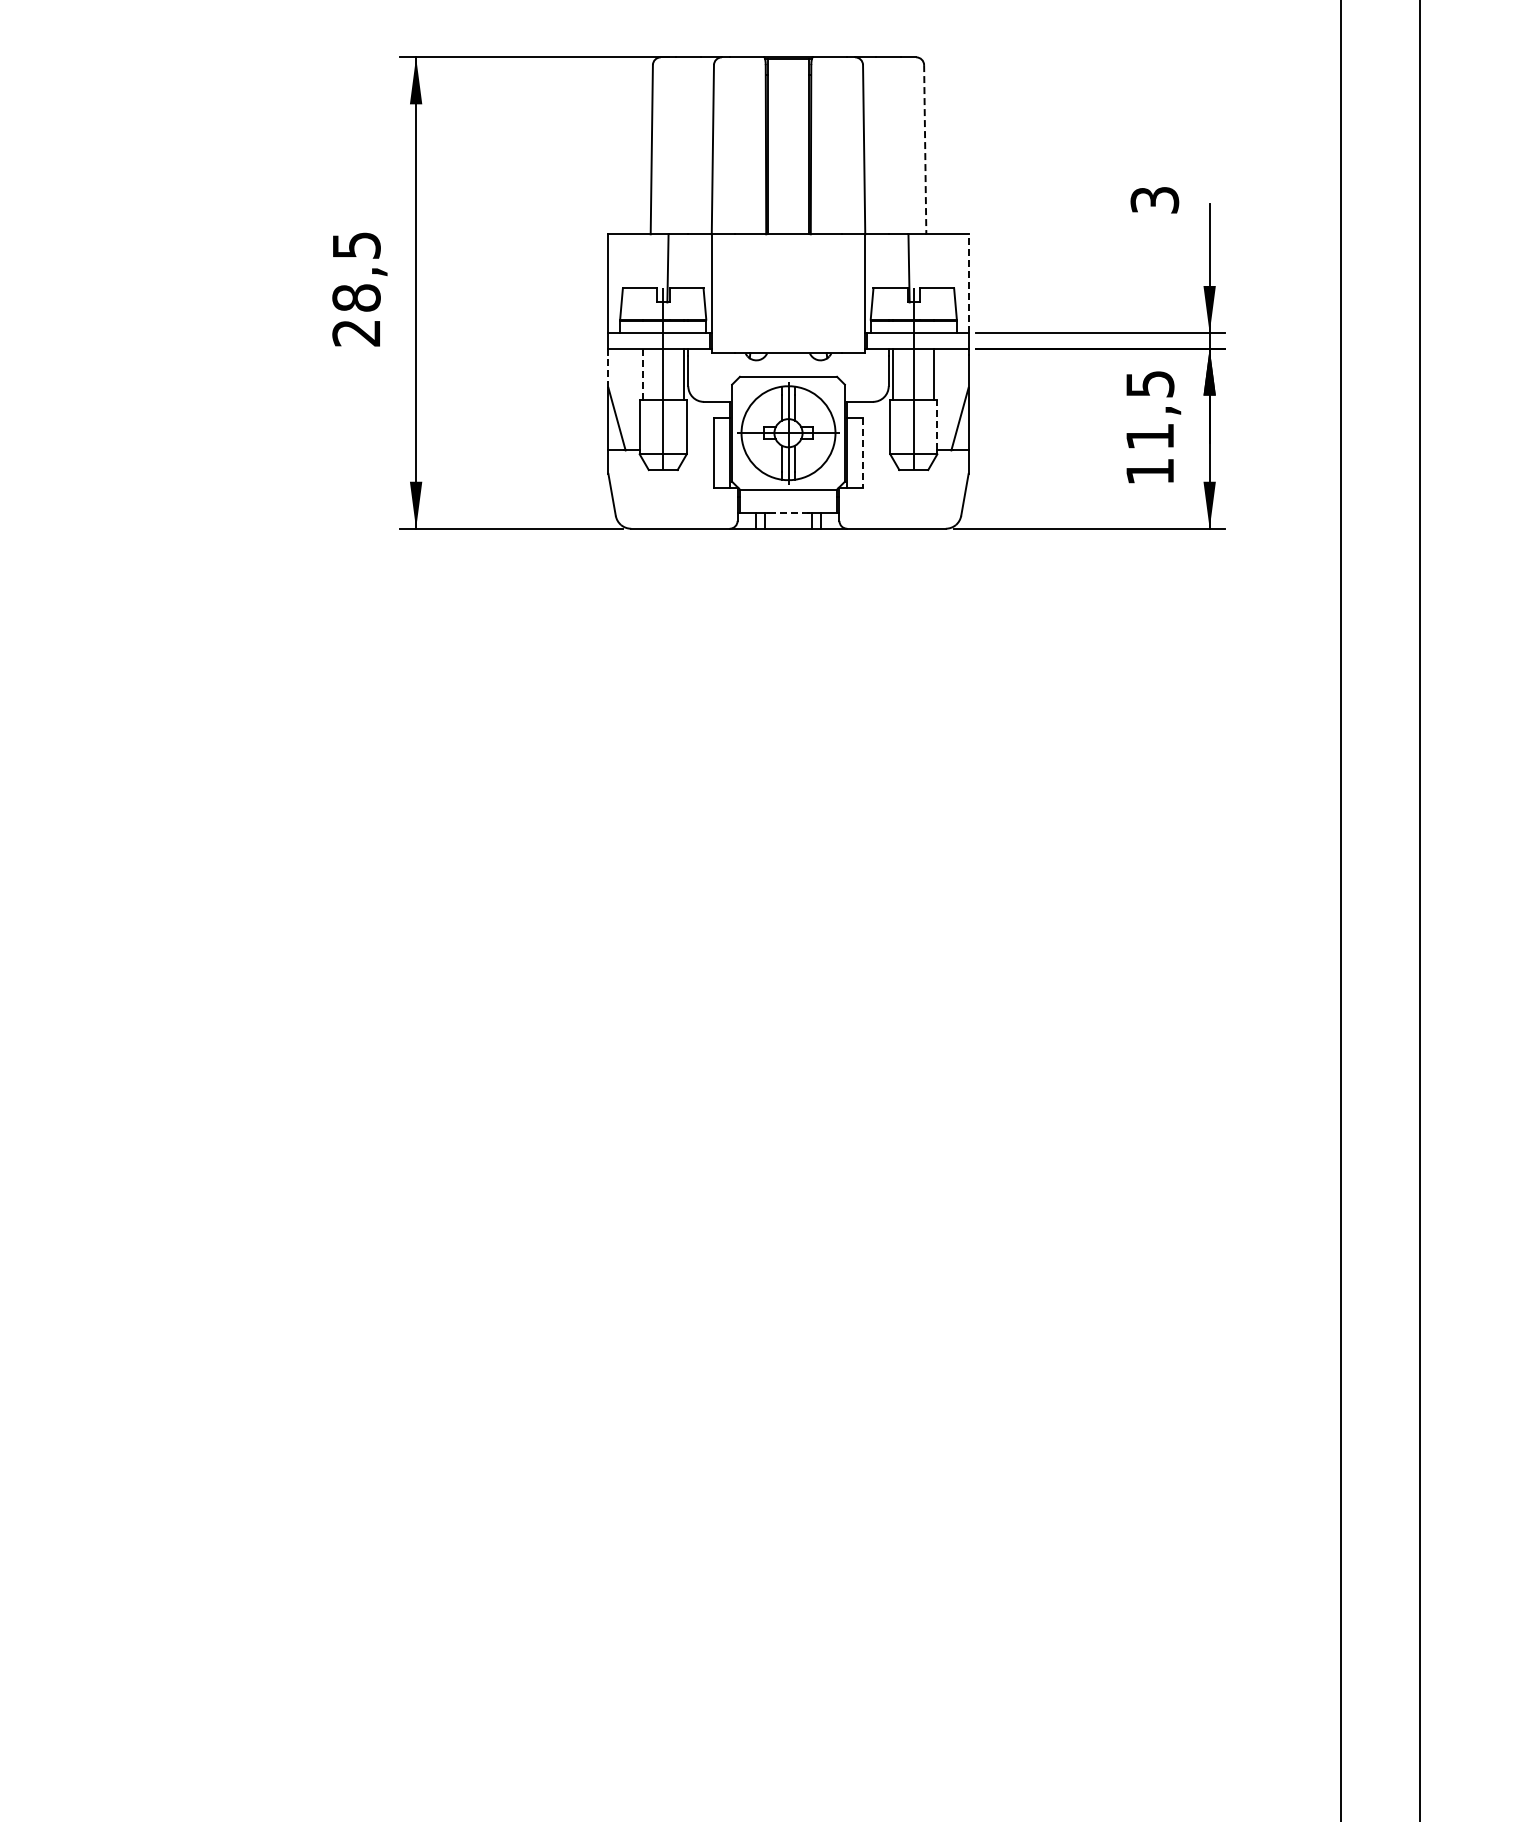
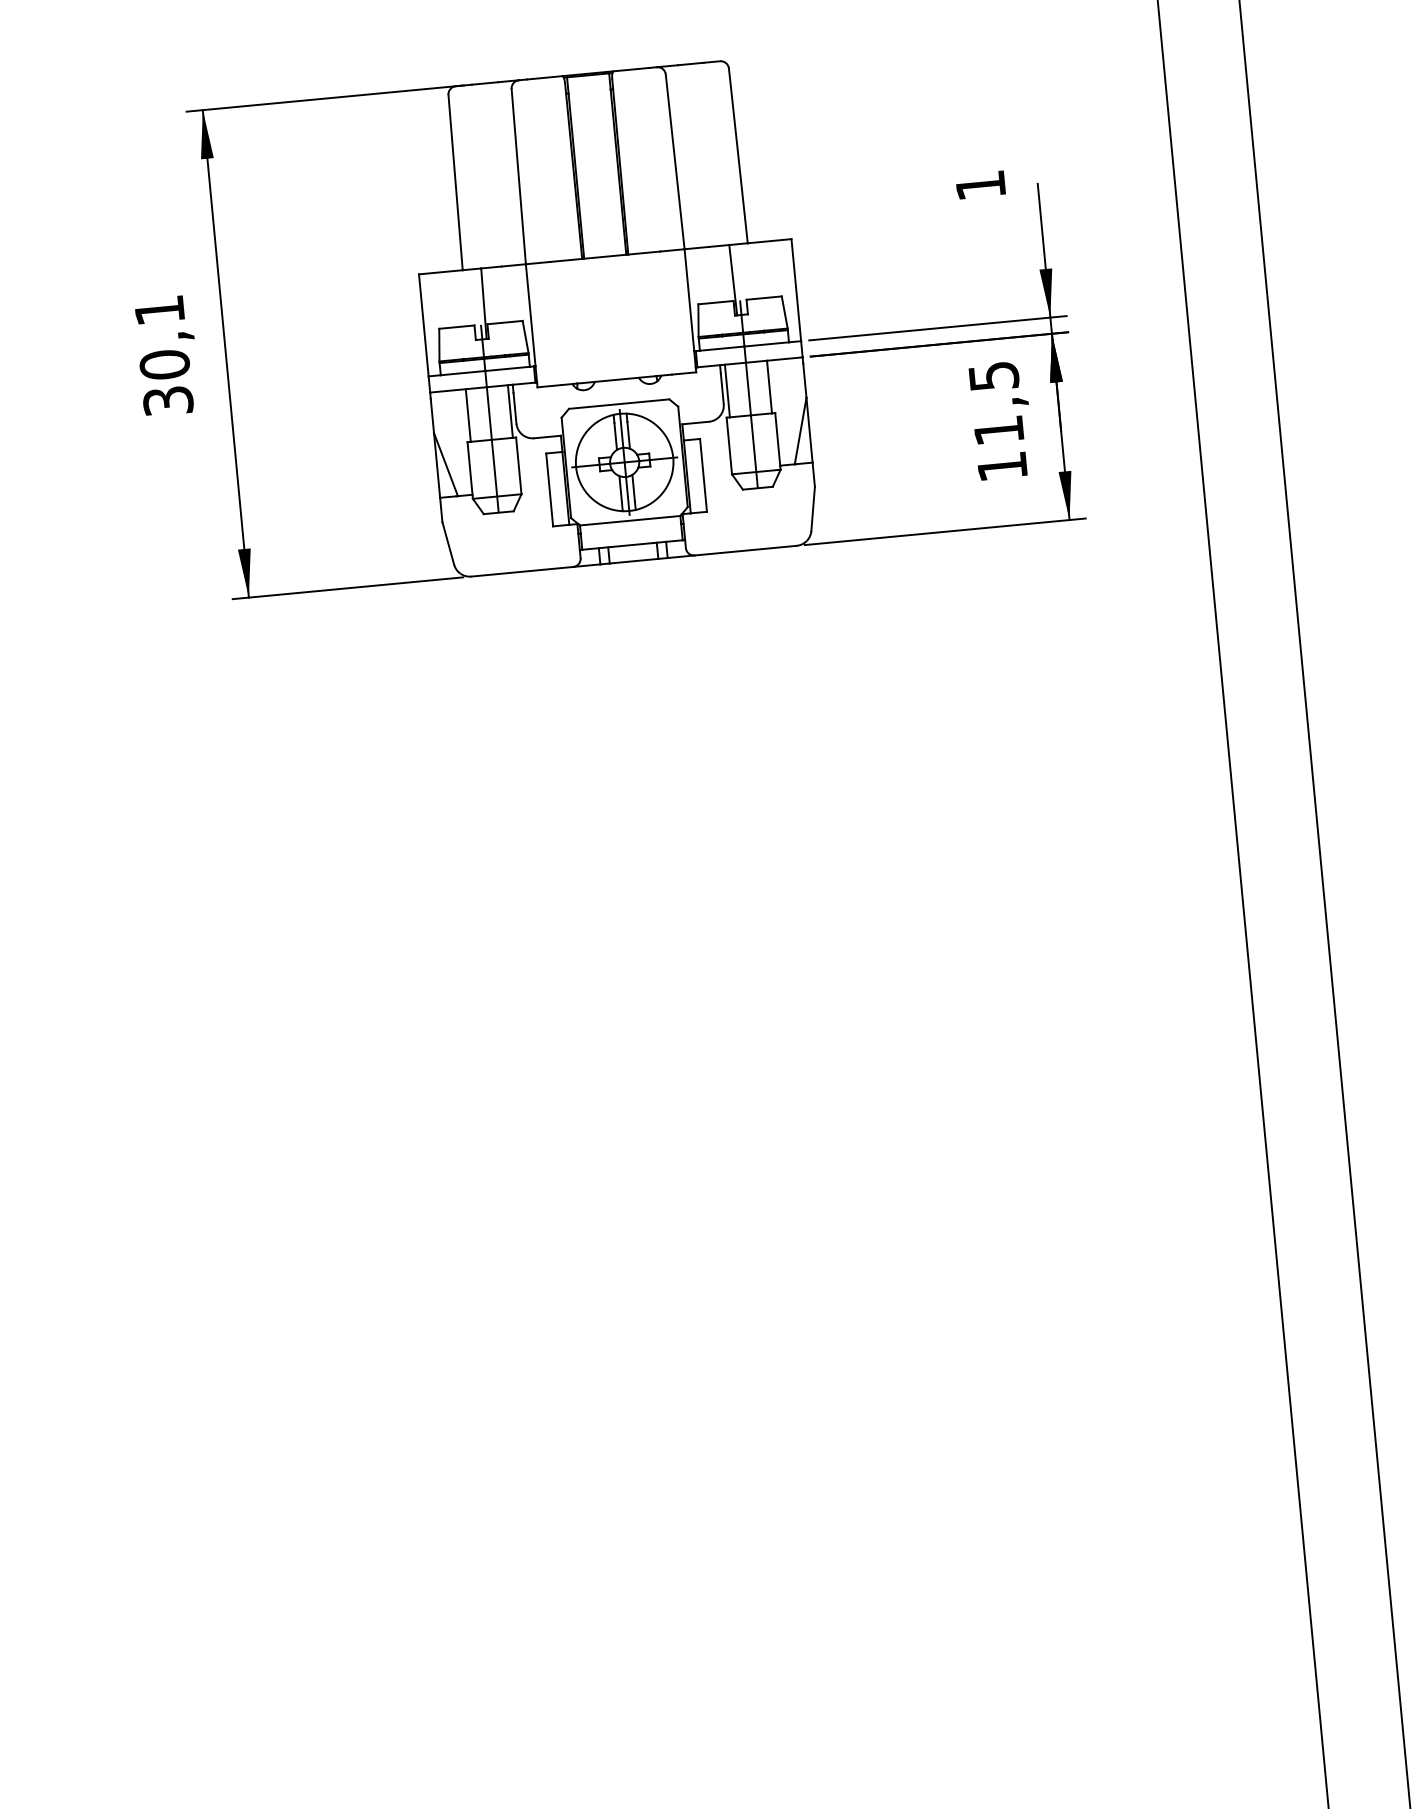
line: (925, 149) -> (738, 155), dashed -> solid
text: (1154, 200) -> (980, 185), 3 -> 1
line: (968, 283) -> (796, 290), dashed -> solid
text: (356, 289) -> (163, 356), 28,5 -> 30,1
line: (608, 371) -> (432, 416), dashed -> solid
line: (642, 373) -> (467, 414), dashed -> solid
line: (937, 424) -> (777, 438), dashed -> solid
line: (862, 453) -> (703, 476), dashed -> solid
line: (788, 513) -> (632, 545), dashed -> solid

